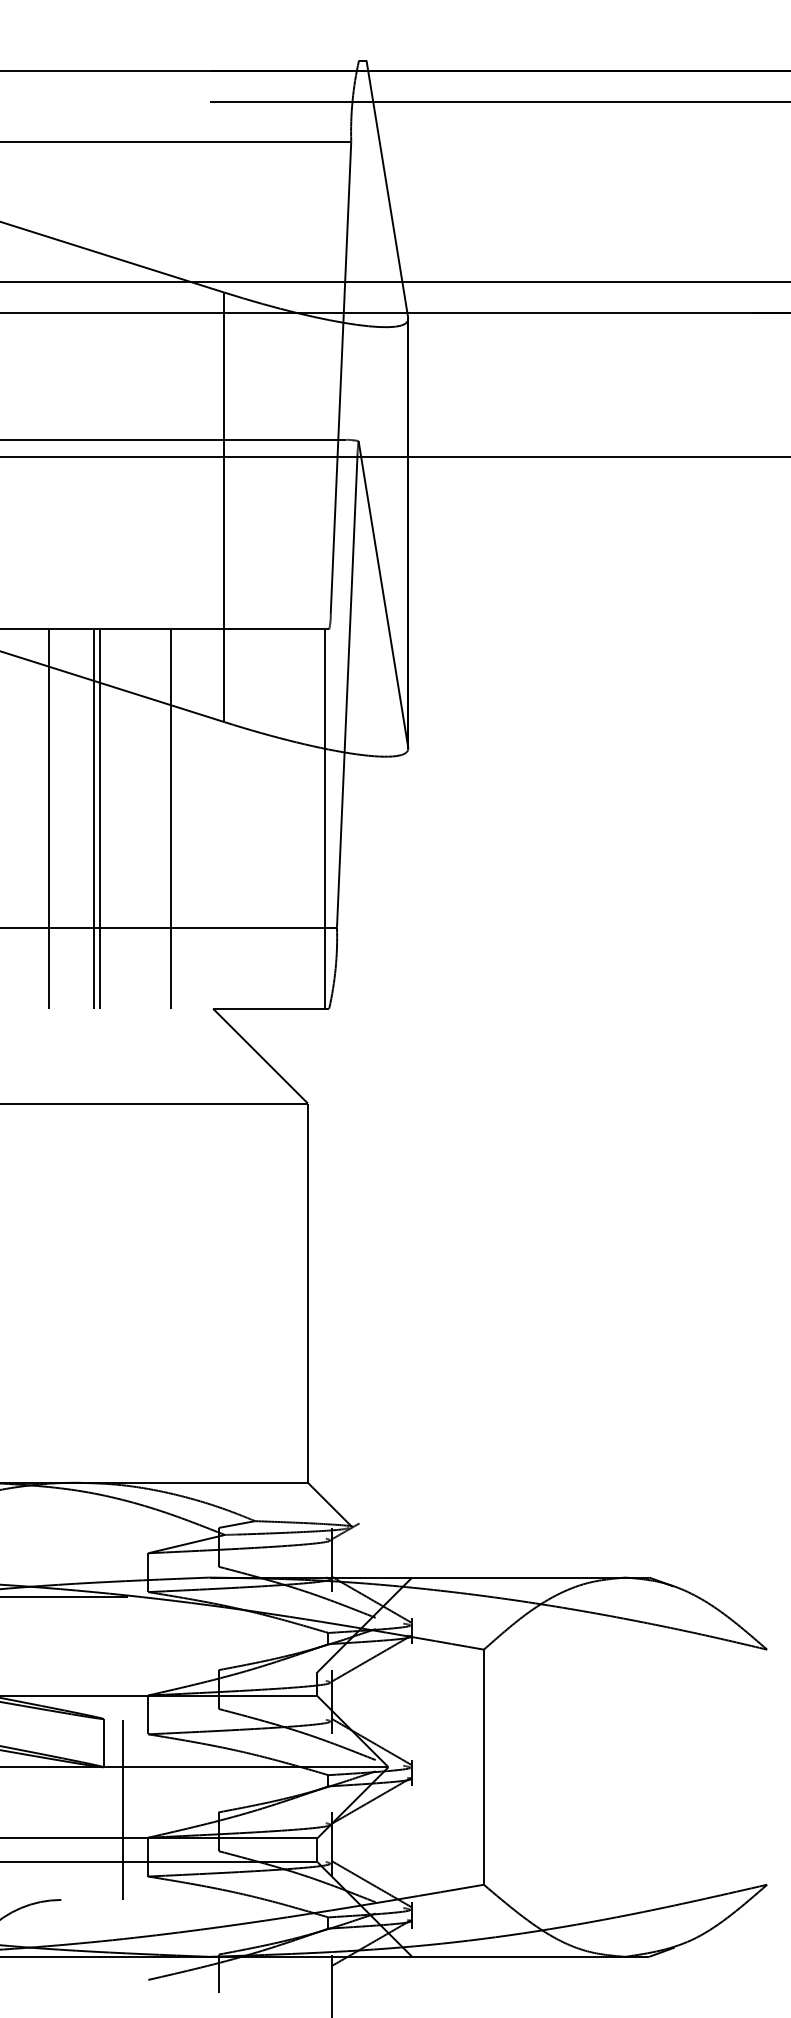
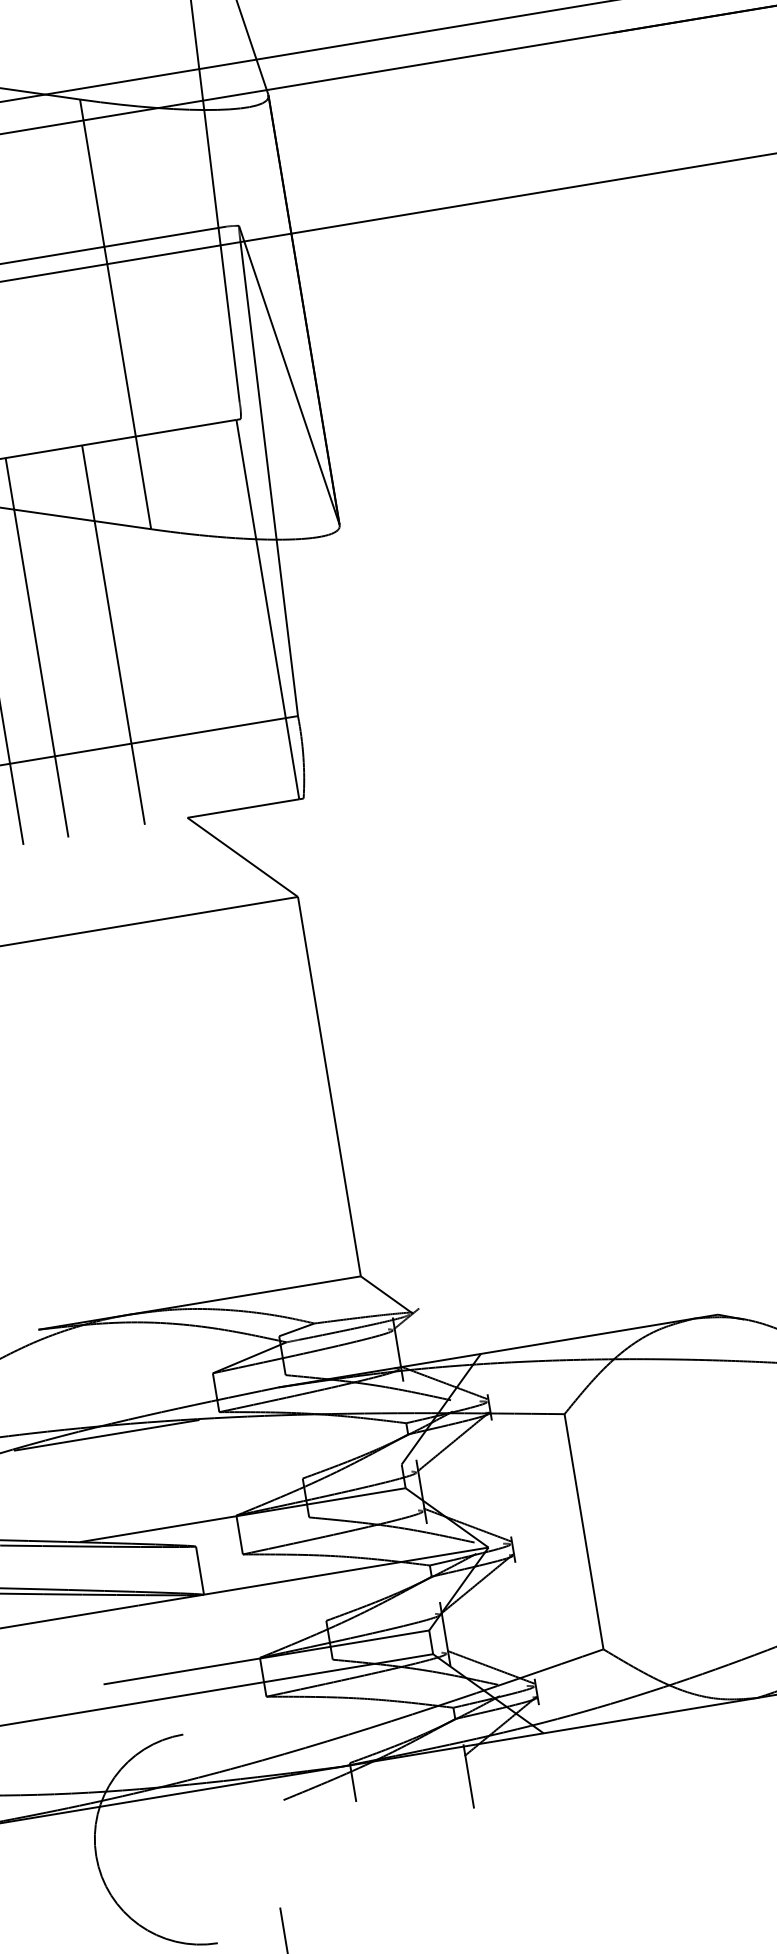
line: (99, 818) -> (42, 646), removed
line: (123, 1809) -> (230, 1633), removed

